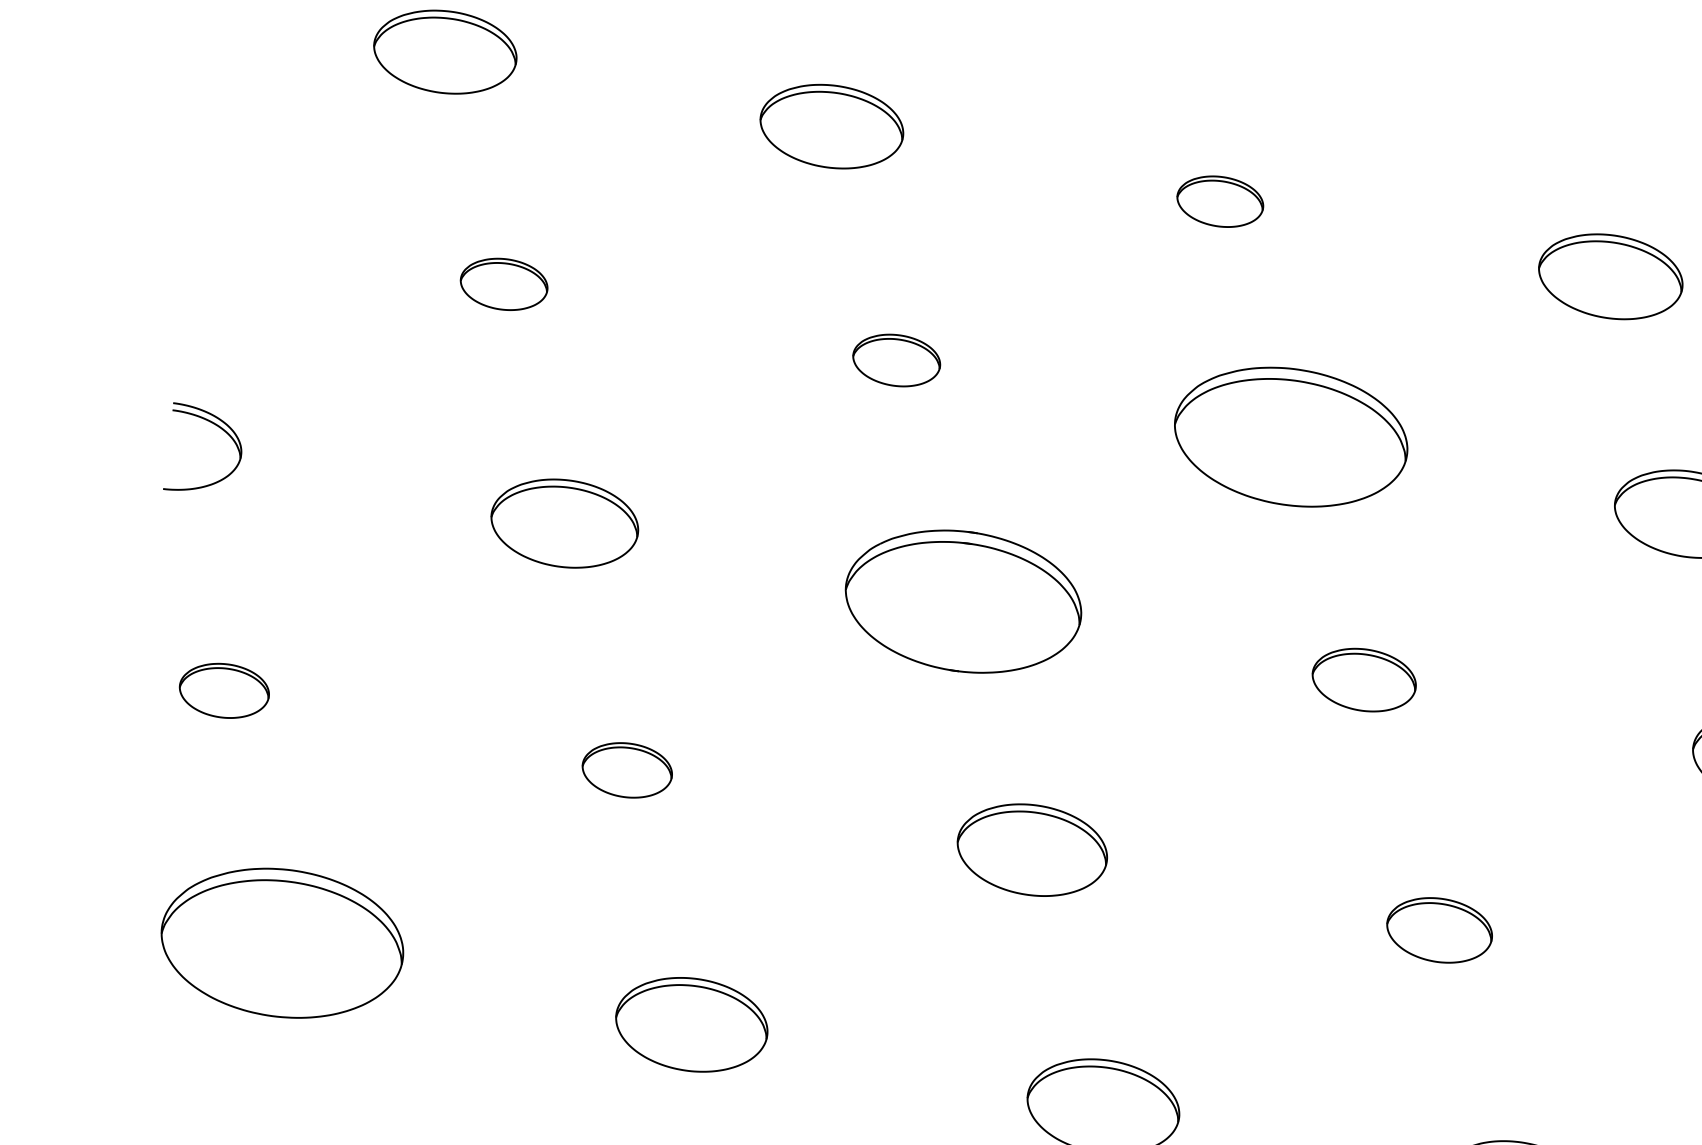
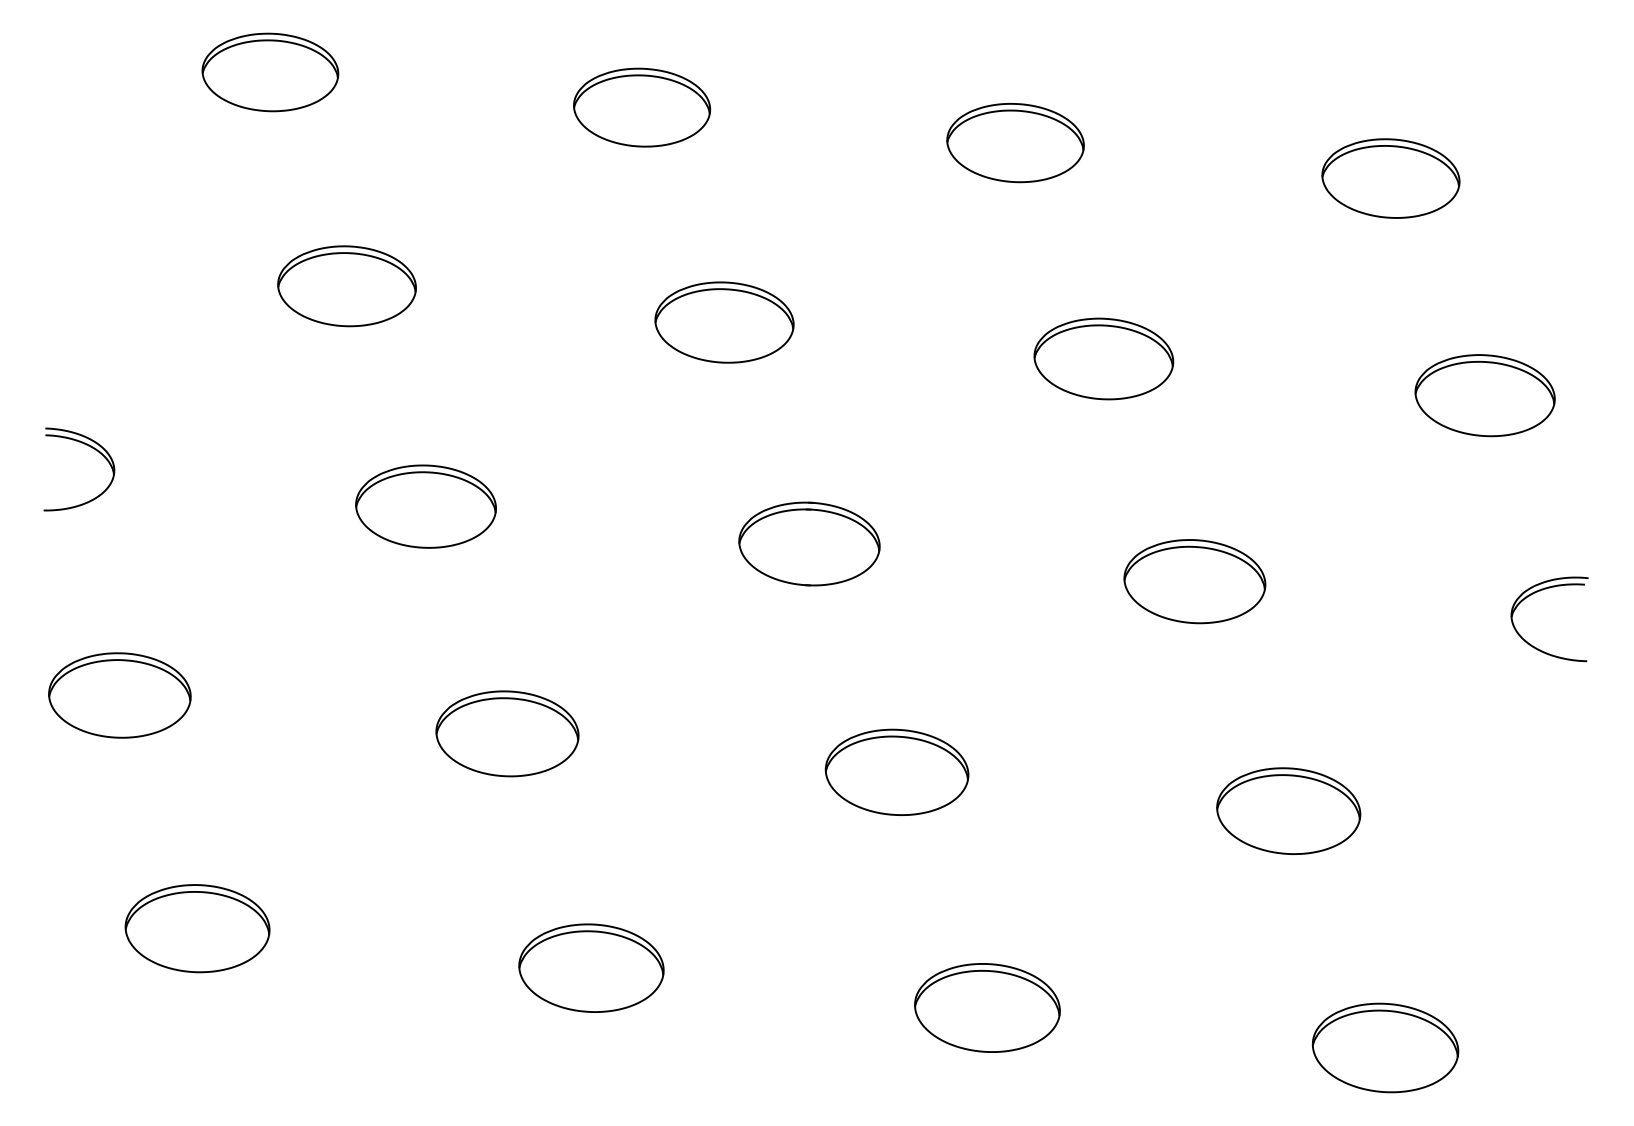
part: (1220, 202) -> (1015, 143), size x1.67
part: (503, 284) -> (346, 286), size x1.67
part: (896, 360) -> (724, 322), size x1.67
part: (1290, 436) -> (1103, 358), size x0.62
part: (963, 601) -> (809, 543), size x0.62
part: (1363, 679) -> (1194, 581), size x1.43
part: (223, 690) -> (119, 695), size x1.67
part: (627, 769) -> (507, 733), size x1.67
part: (1439, 929) -> (1288, 810), size x1.43
part: (282, 943) -> (197, 928), size x0.62

